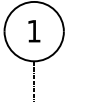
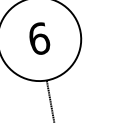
text: (34, 30) -> (39, 37), 1 -> 6

